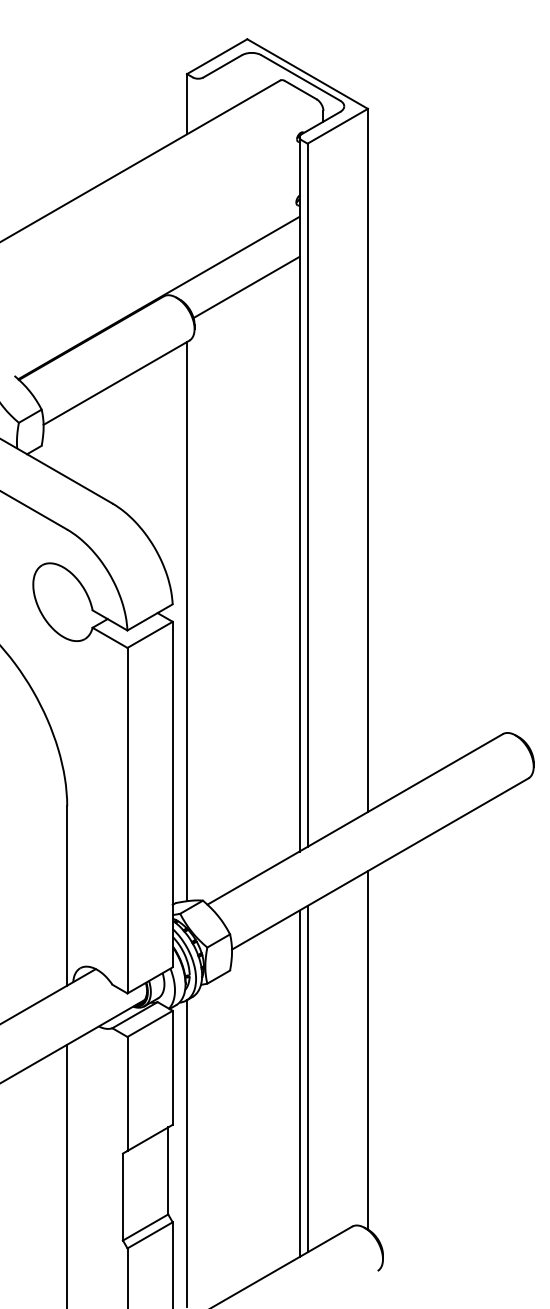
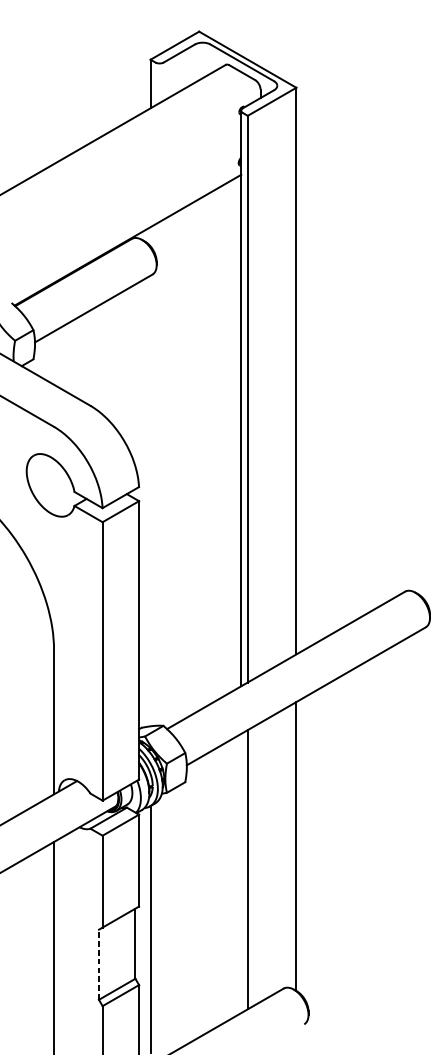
line: (246, 287) -> (198, 231), removed
line: (187, 621) -> (150, 500), removed
line: (299, 1083) -> (241, 873), removed
line: (123, 1197) -> (99, 965), solid -> dashed

